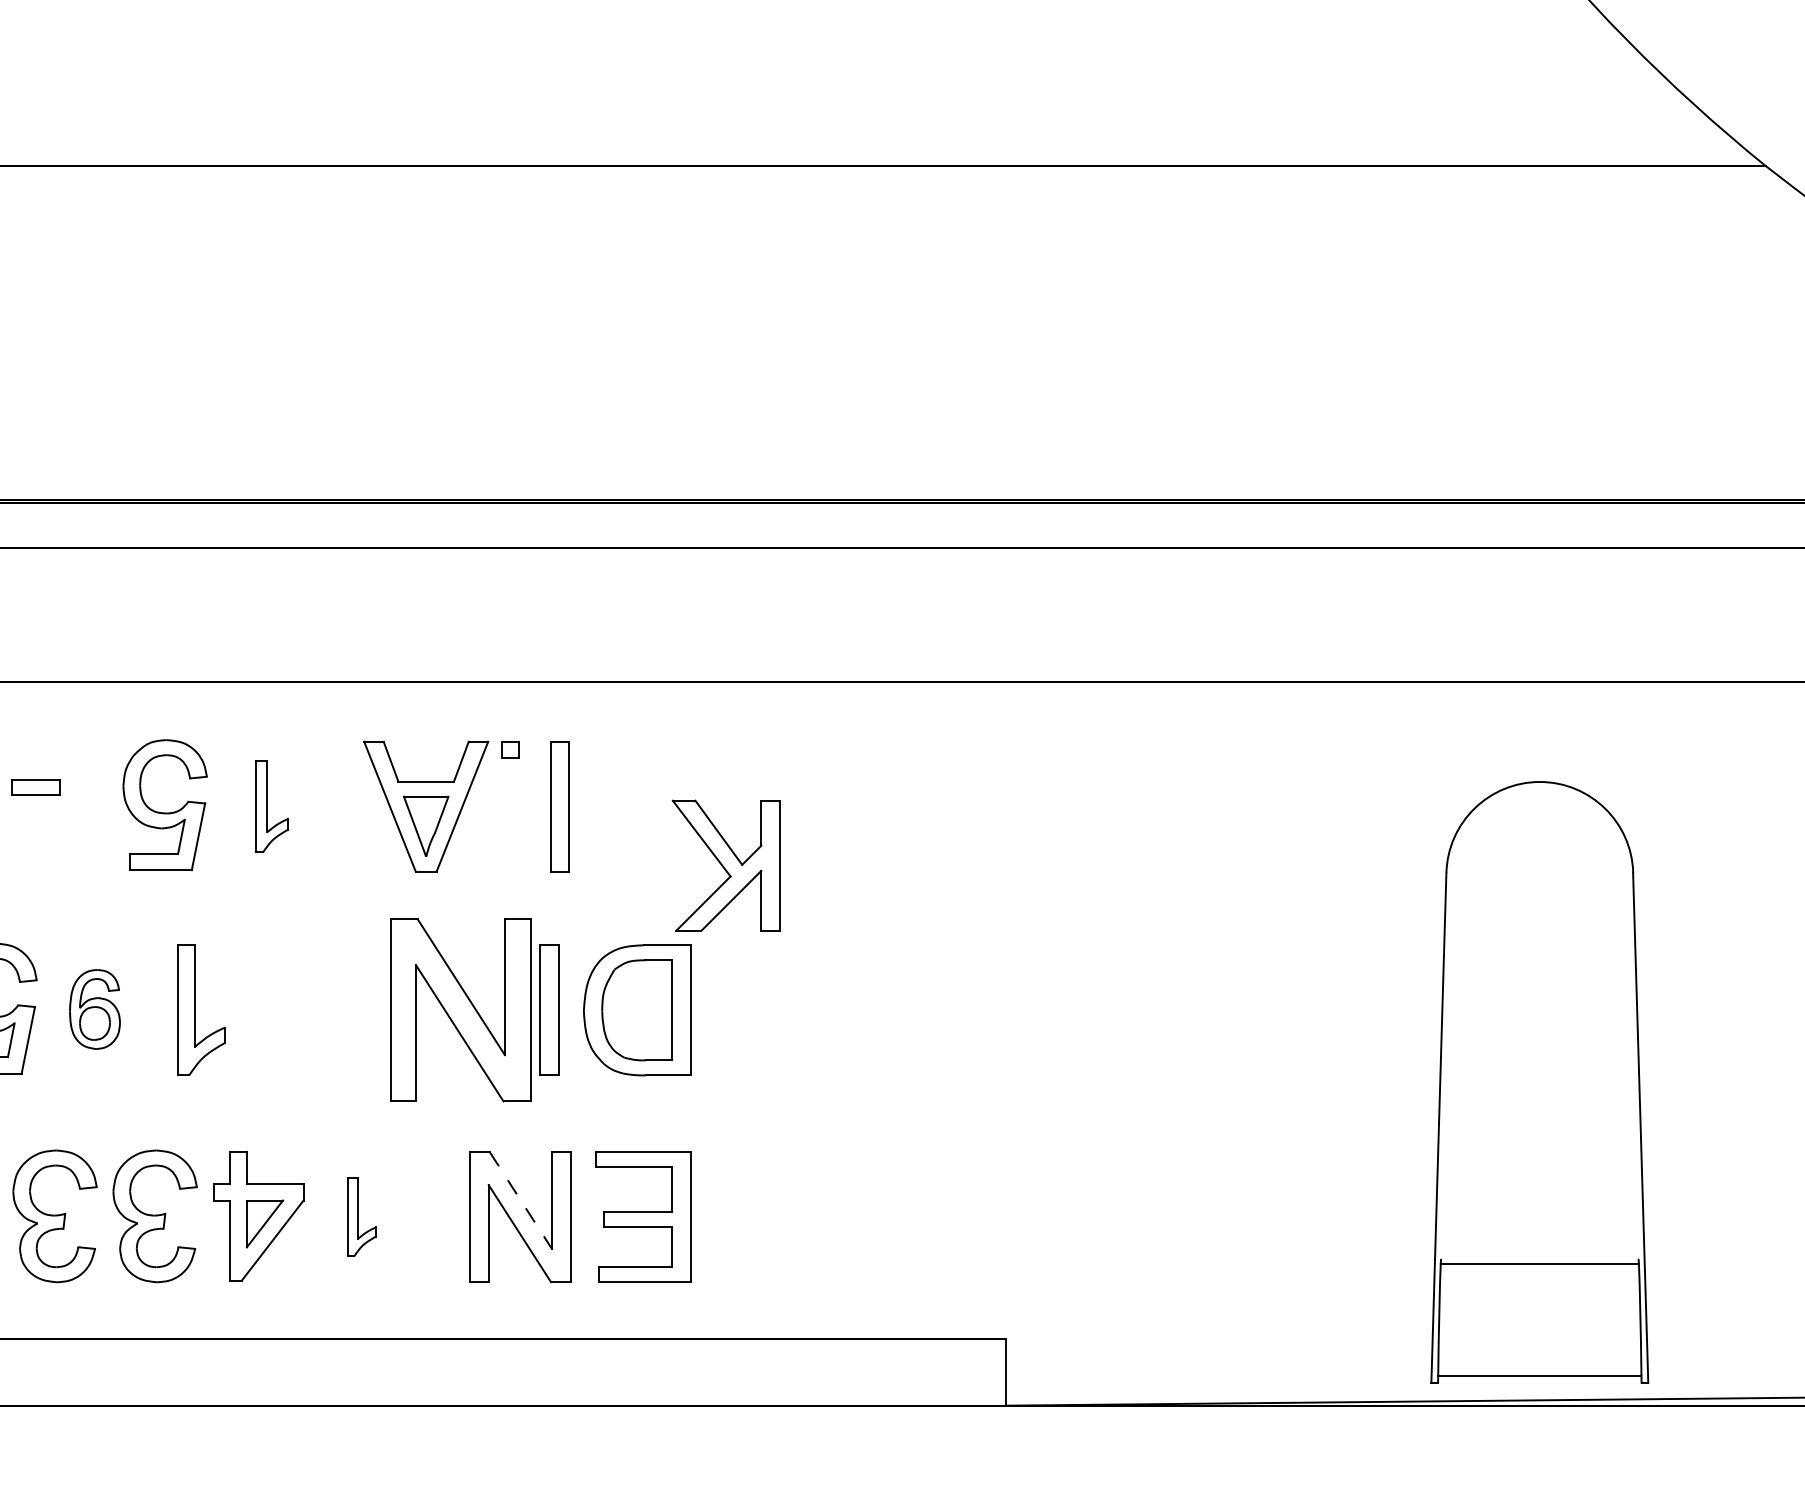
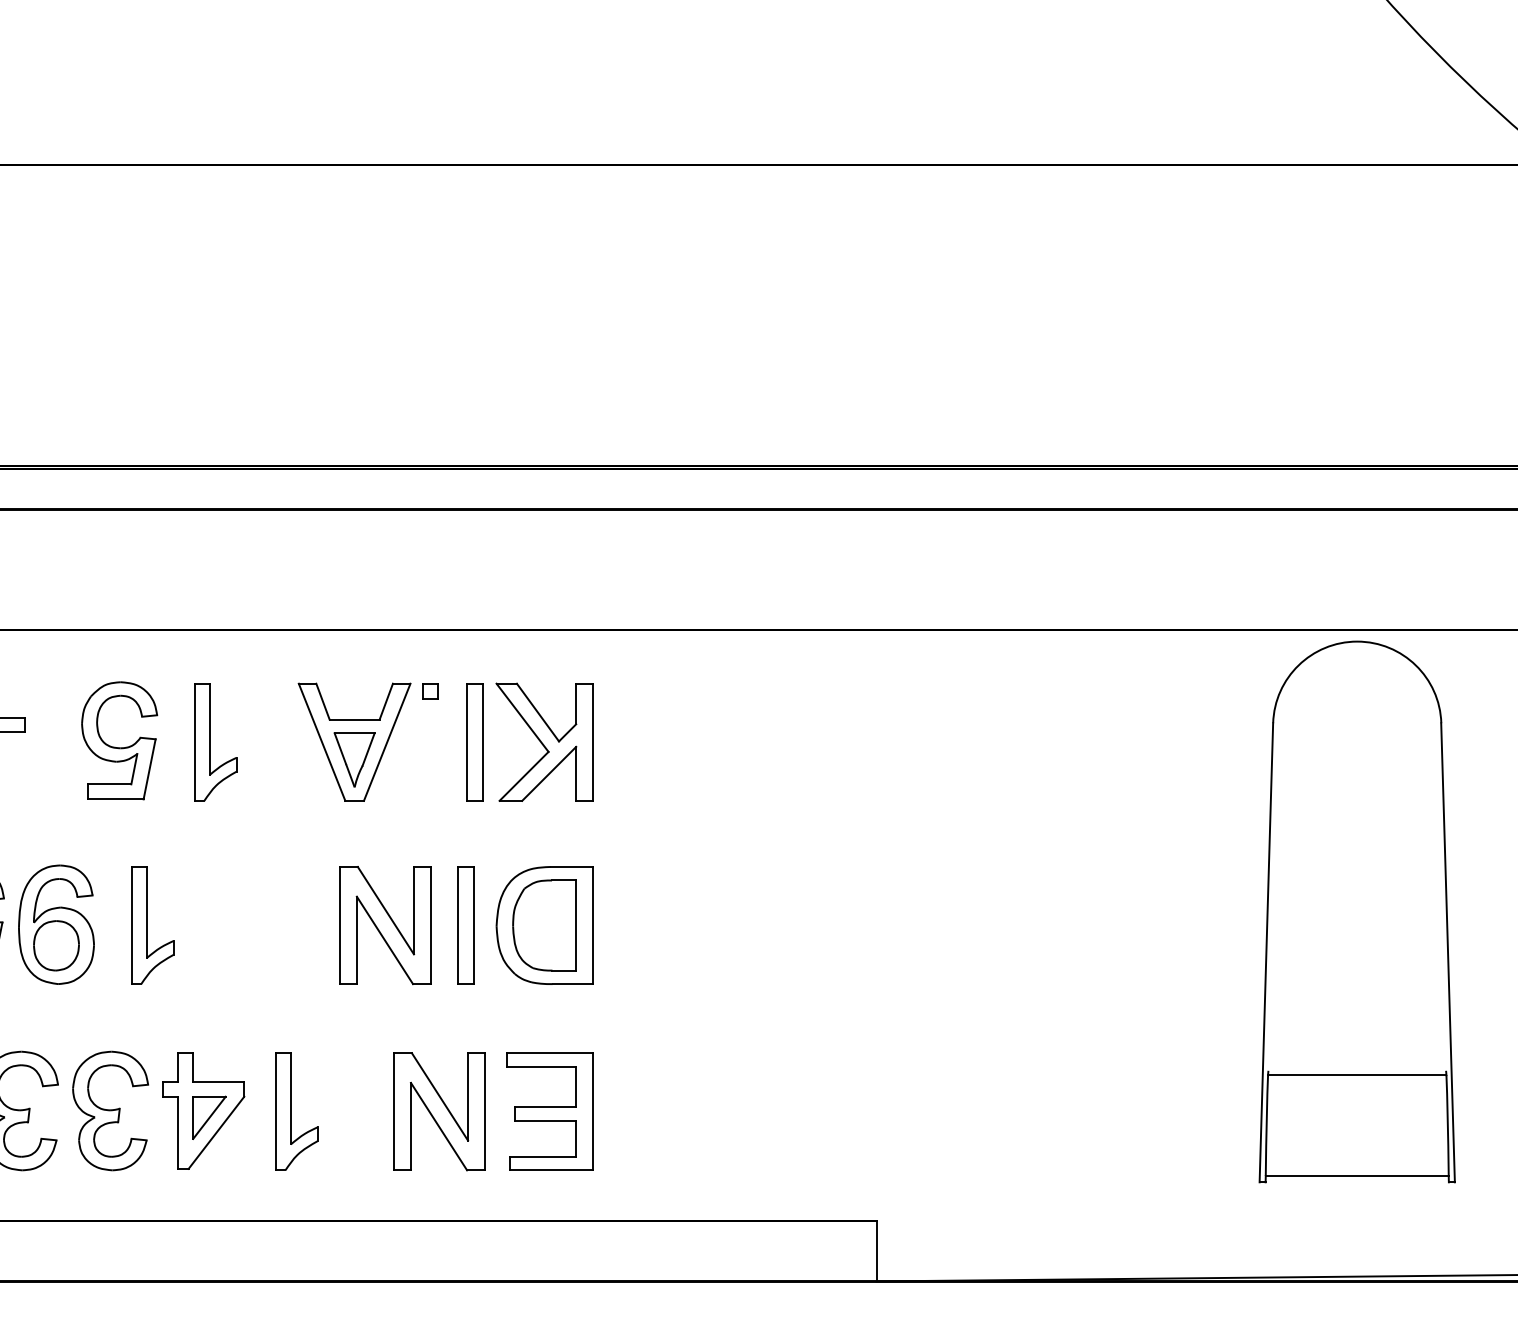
part: (271, 806) -> (215, 742), size x1.43
part: (725, 865) -> (543, 742), moved
part: (94, 1009) -> (56, 924), size x1.67
part: (459, 1010) -> (384, 925), size x0.71
part: (1539, 1082) -> (1356, 912), moved
line: (520, 1200) -> (439, 1096), dashed -> solid
part: (361, 1216) -> (296, 1111), size x1.67

